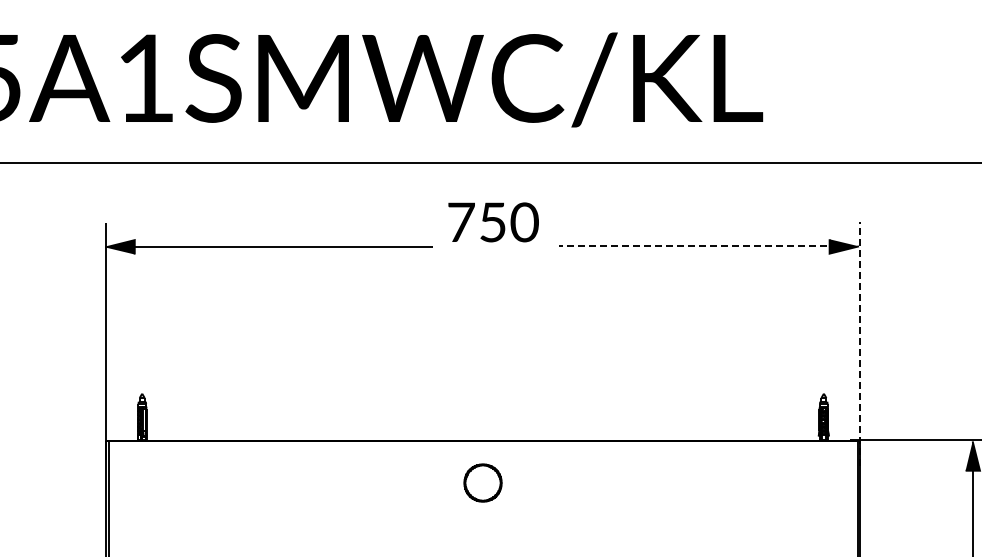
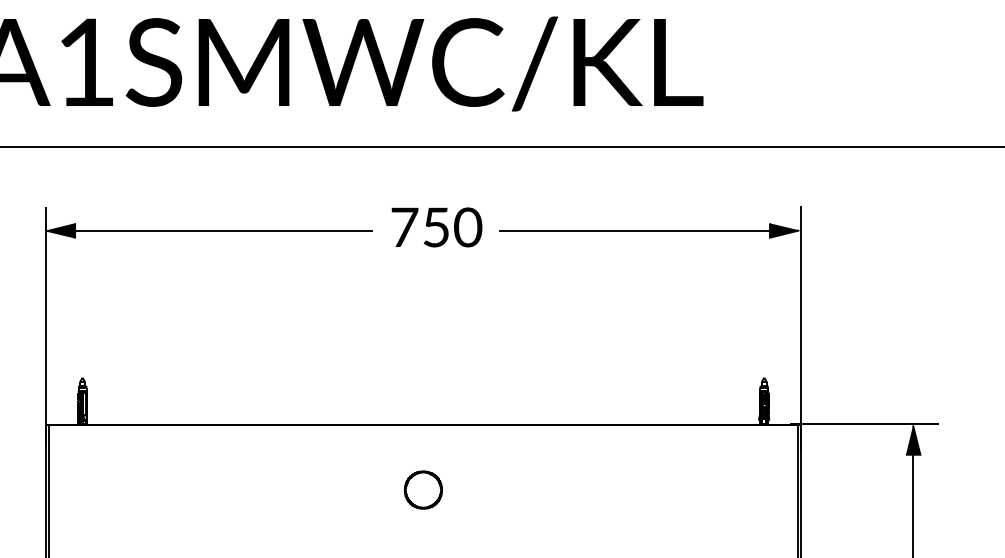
text: (493, 222) -> (436, 227), moved
line: (698, 246) -> (638, 230), dashed -> solid
line: (860, 343) -> (800, 327), dashed -> solid
part: (483, 482) -> (423, 489), moved

